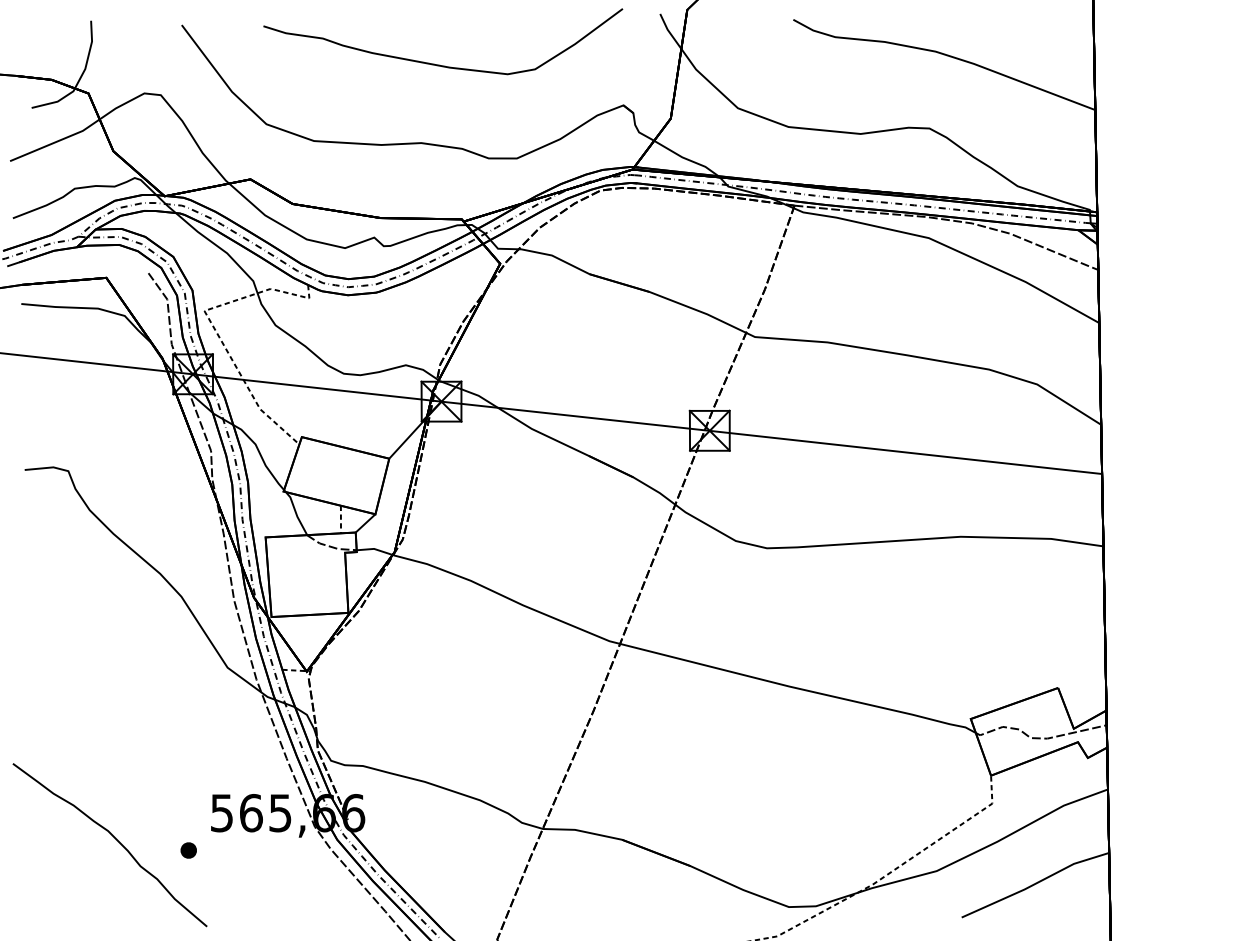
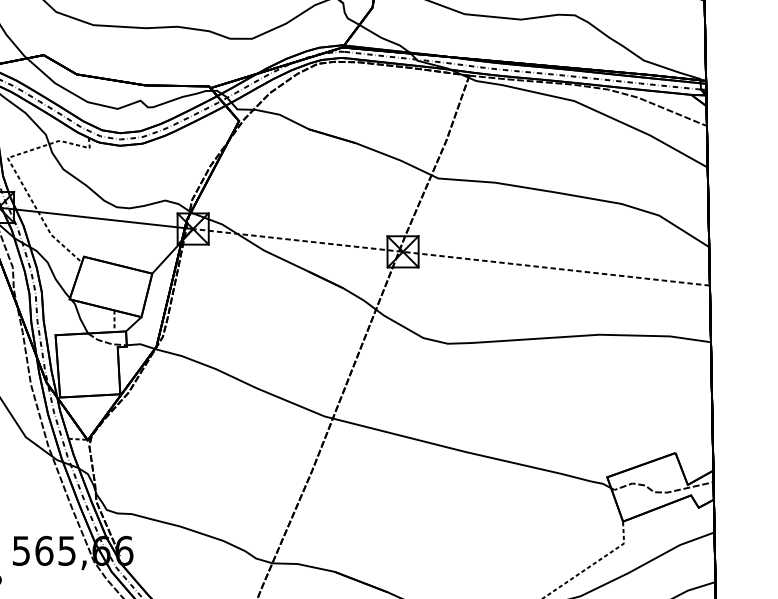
line: (771, 437) -> (451, 257), solid -> dashed

